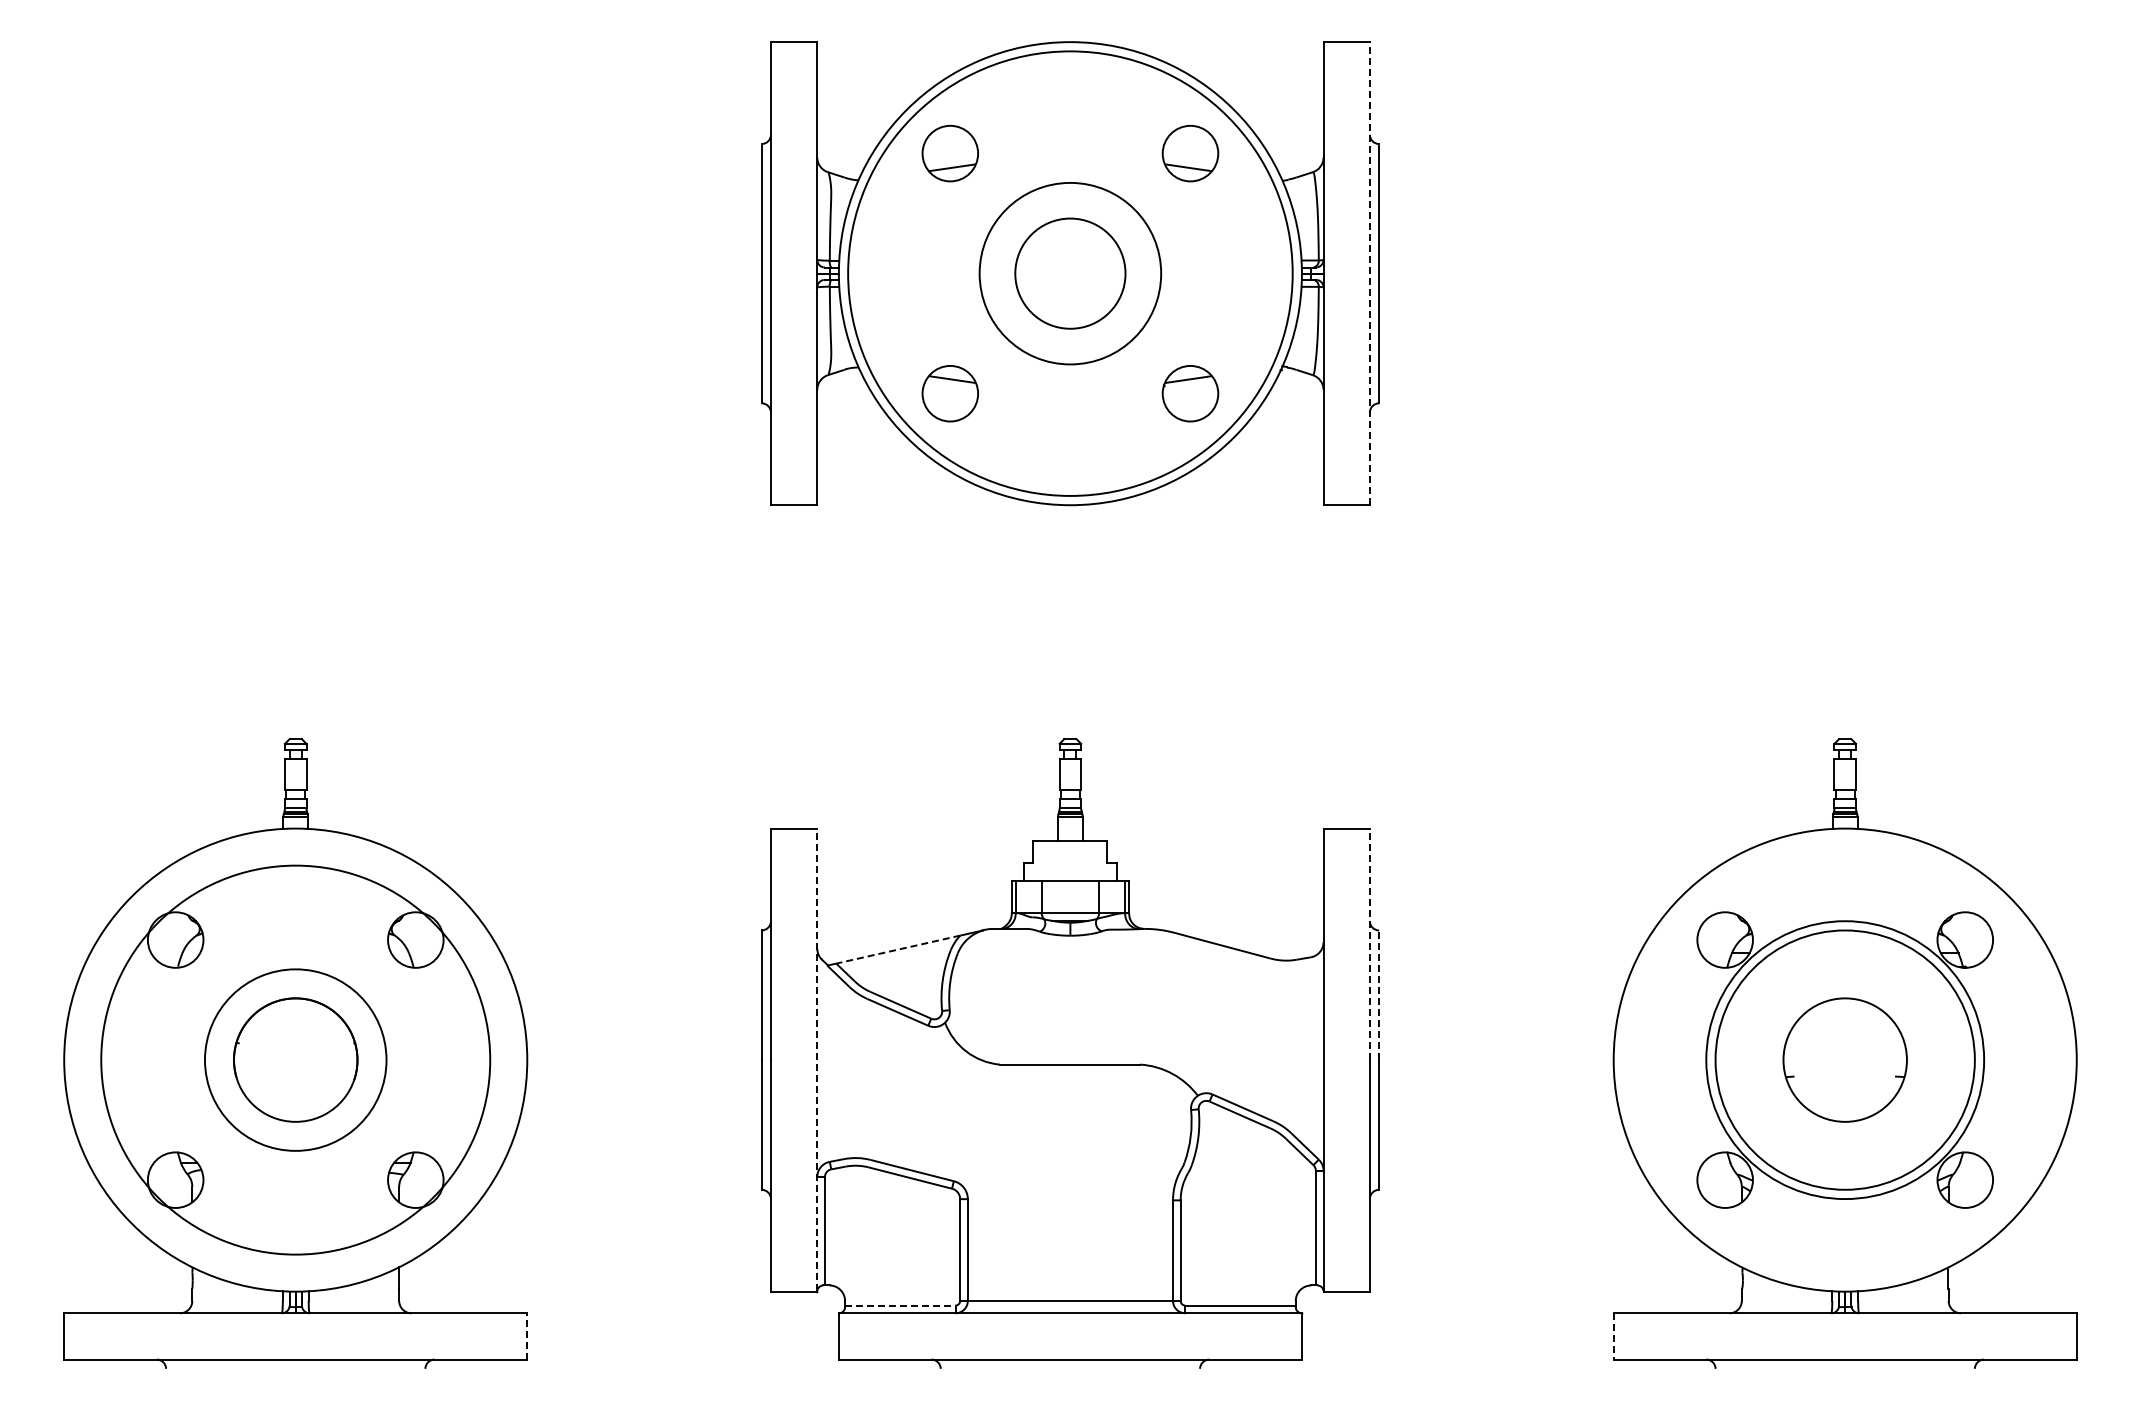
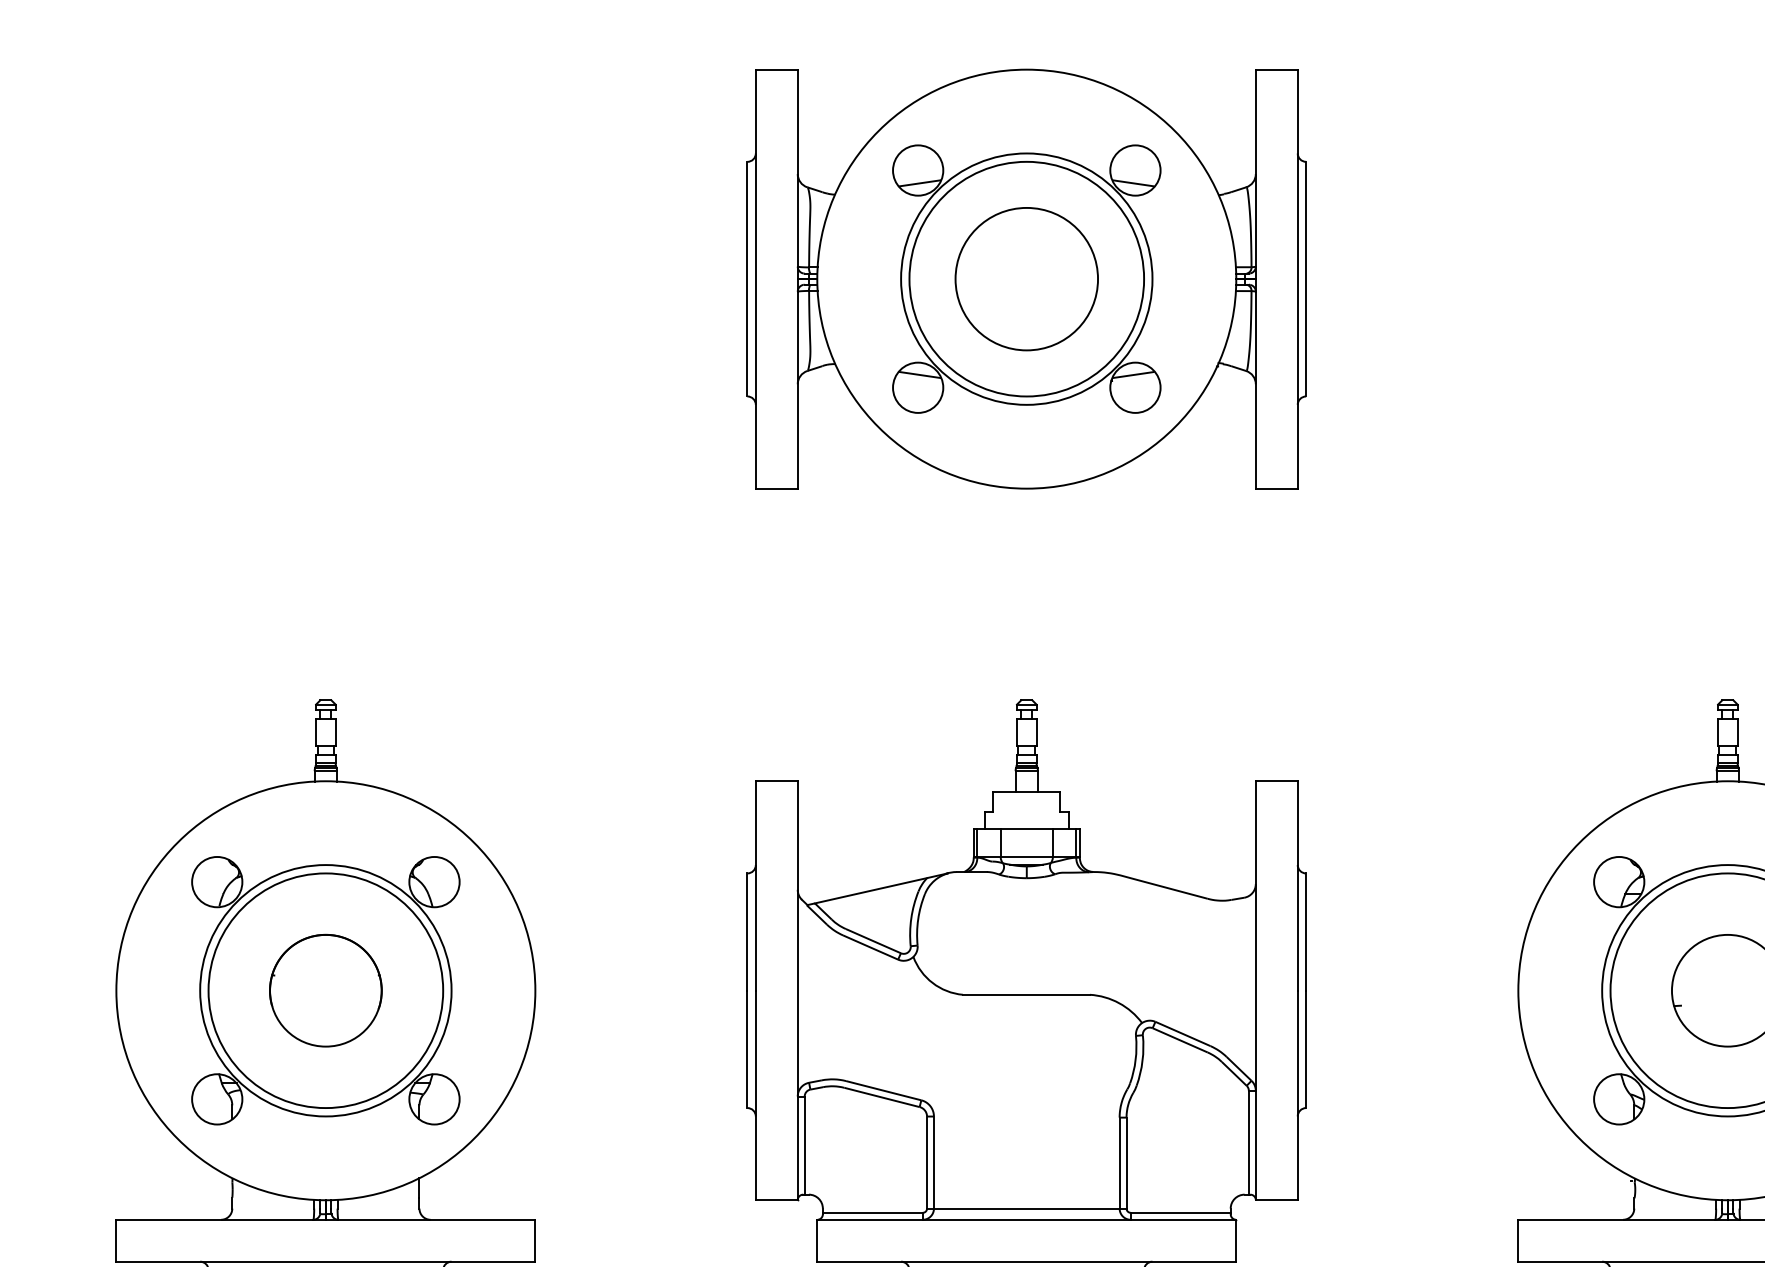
circle: (1070, 273) -> (1026, 279), size x0.62
circle: (1070, 273) -> (1026, 279), size x1.43
circle: (1070, 273) -> (1026, 279), size x1.43
line: (1369, 273) -> (1297, 279), dashed -> solid
line: (1369, 944) -> (1297, 886), dashed -> solid
line: (898, 949) -> (871, 890), dashed -> solid
line: (1379, 995) -> (1306, 932), dashed -> solid
circle: (295, 1059) -> (325, 990), size x1.43
line: (817, 1059) -> (797, 990), dashed -> solid
circle: (295, 1060) -> (325, 991), size x0.71
line: (900, 1305) -> (873, 1212), dashed -> solid
line: (527, 1335) -> (535, 1239), dashed -> solid
line: (1613, 1336) -> (1518, 1240), dashed -> solid

